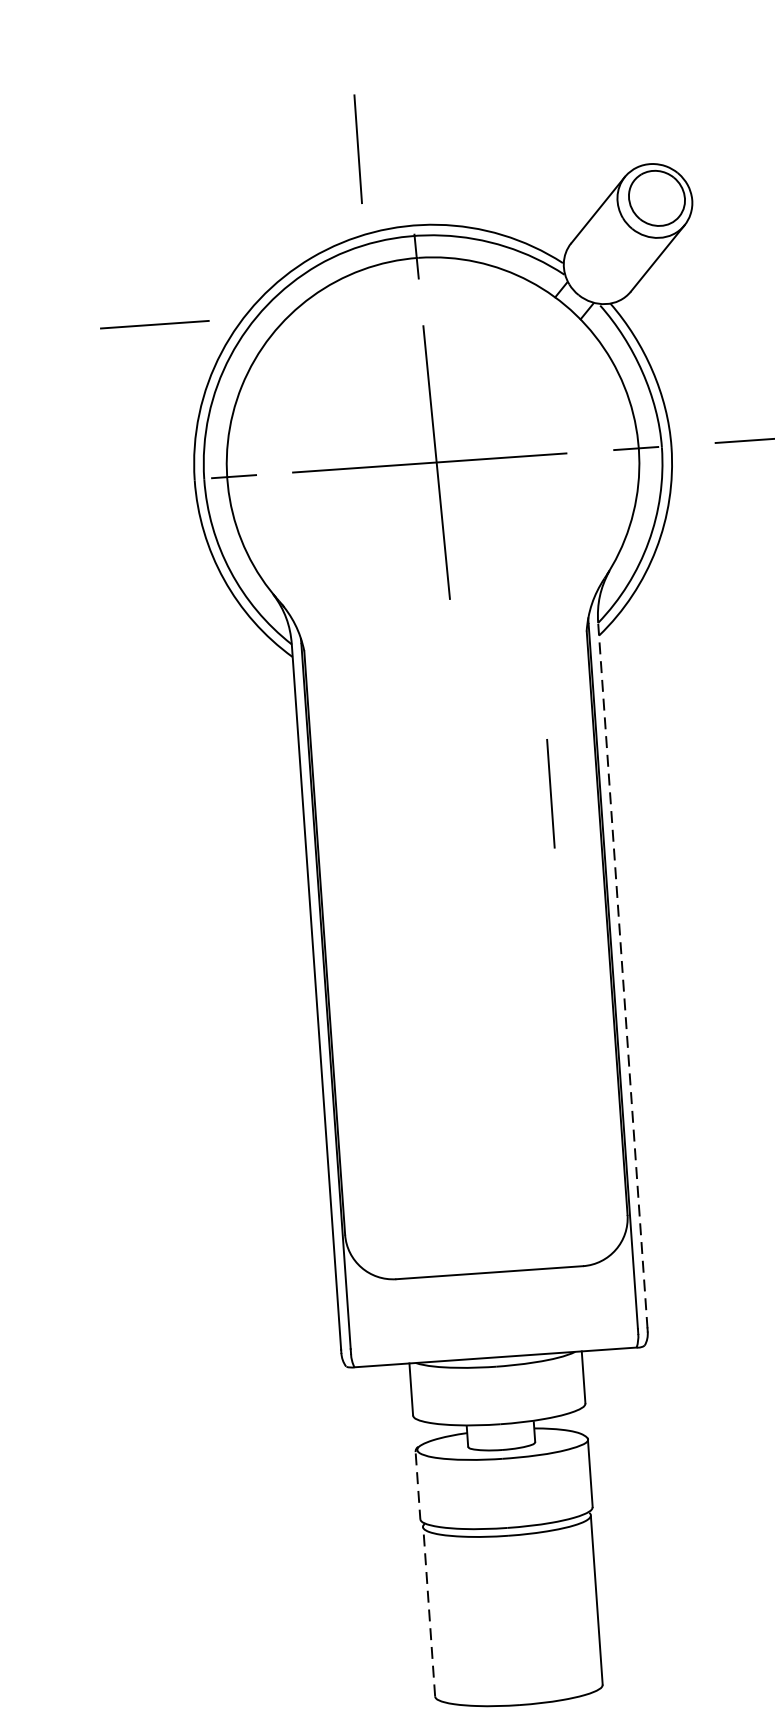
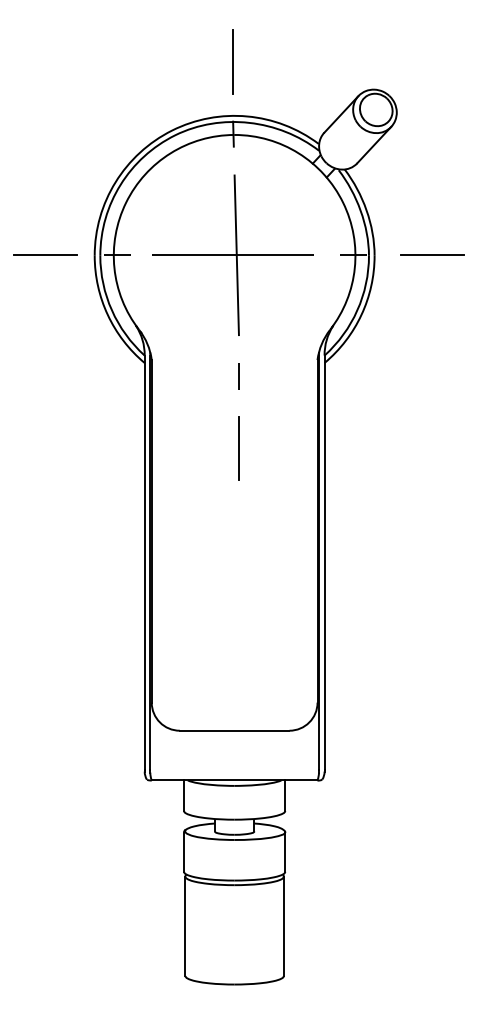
line: (357, 148) -> (232, 61), moved
line: (154, 323) -> (45, 254), moved
line: (454, 668) -> (238, 376), added
line: (550, 793) -> (238, 448), moved
line: (622, 975) -> (324, 562), dashed -> solid
line: (418, 1487) -> (184, 853), dashed -> solid
line: (429, 1612) -> (185, 926), dashed -> solid

